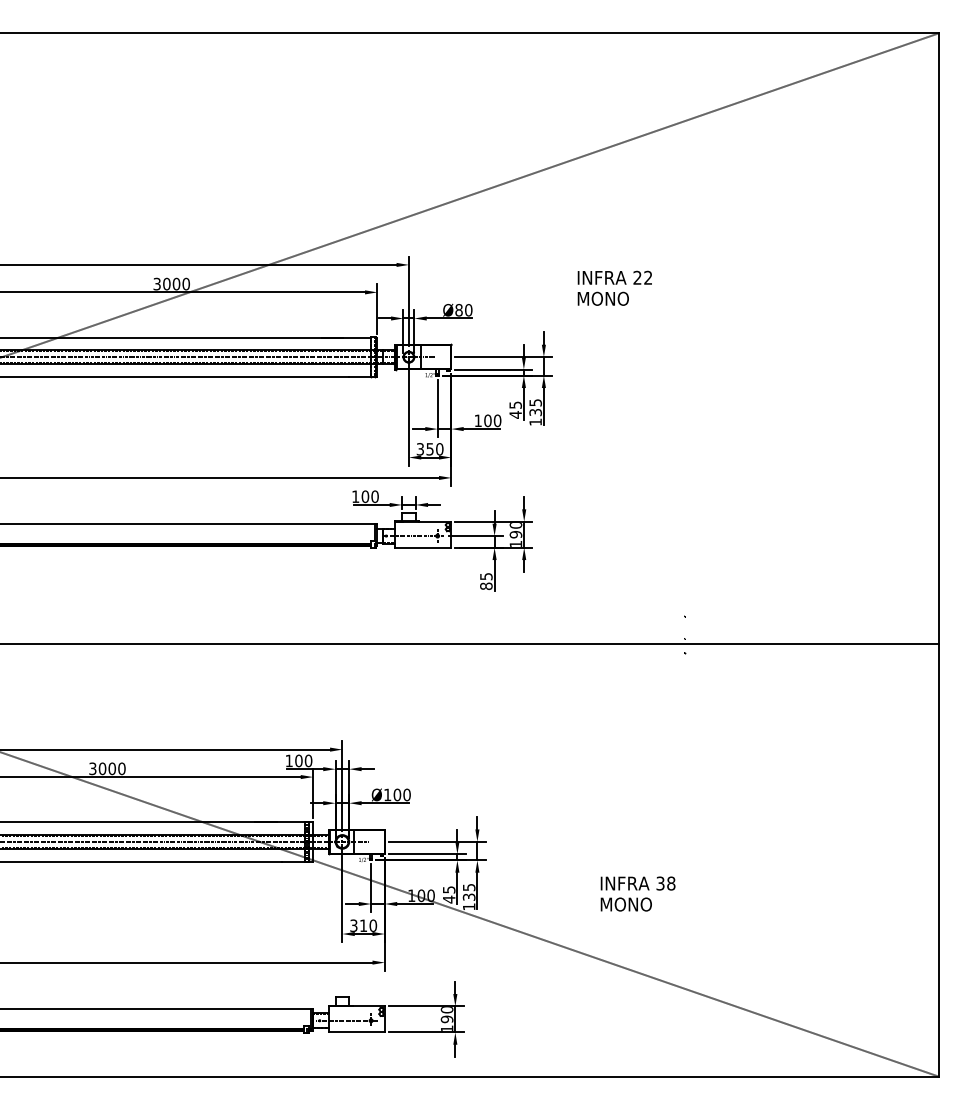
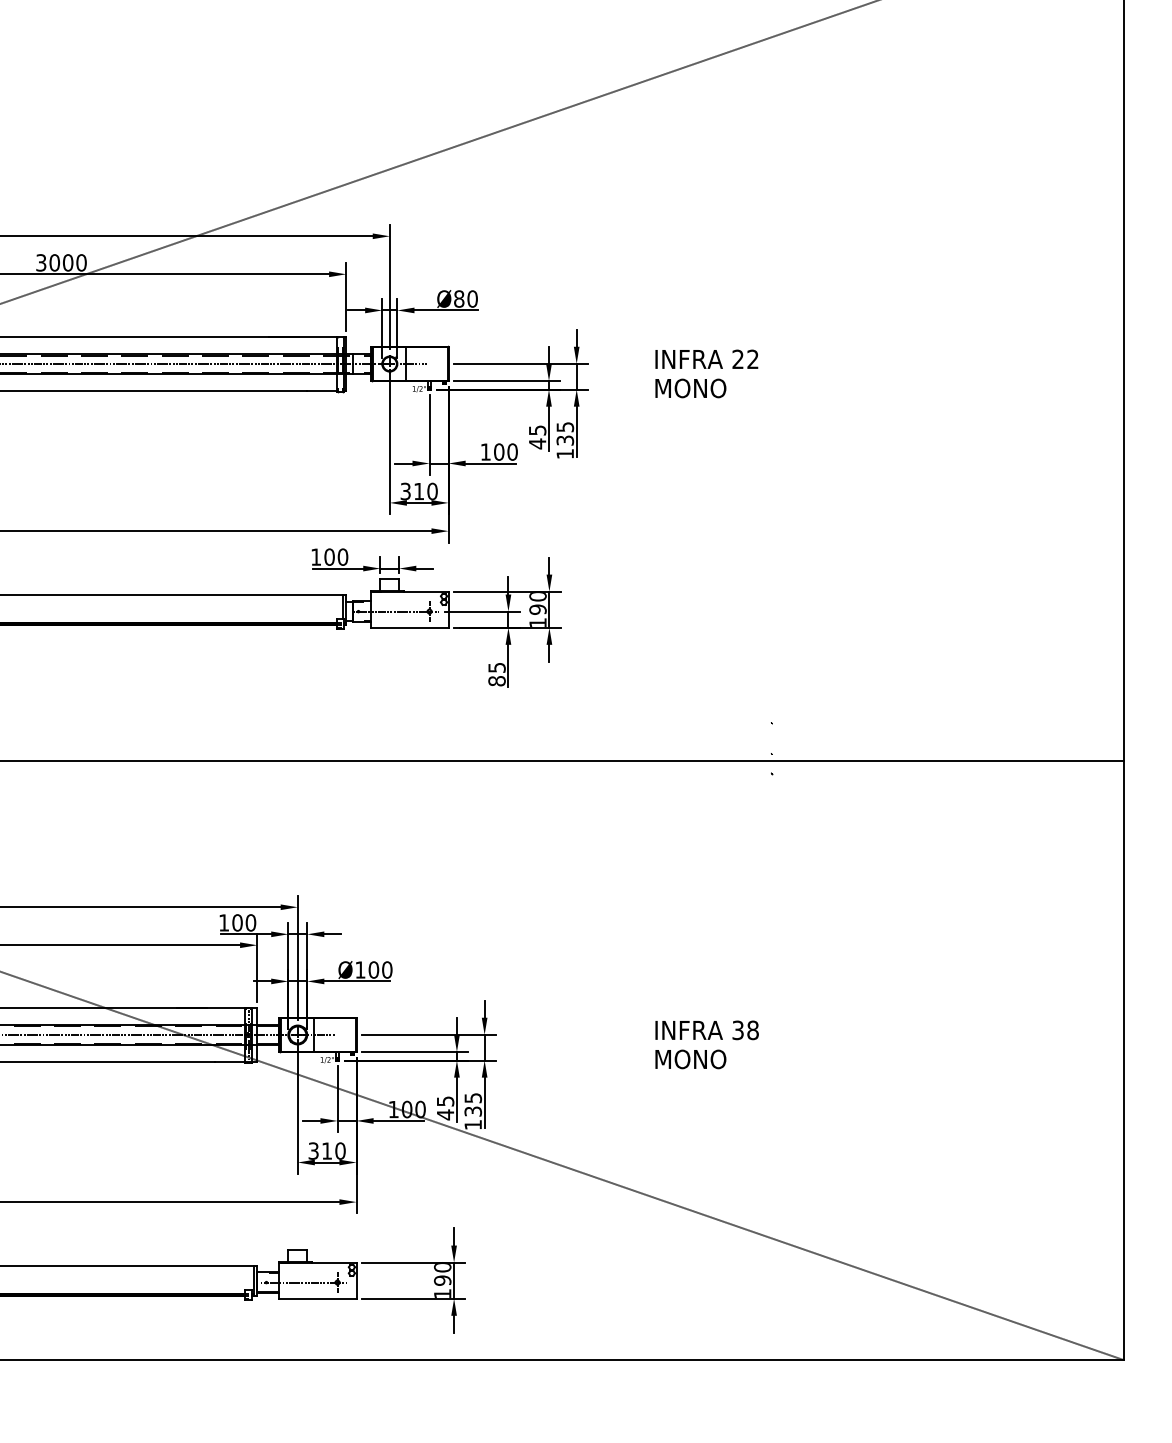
text: (614, 287) -> (706, 372), moved
text: (429, 449) -> (418, 491), 350 -> 310
text: (637, 893) -> (706, 1044), moved

